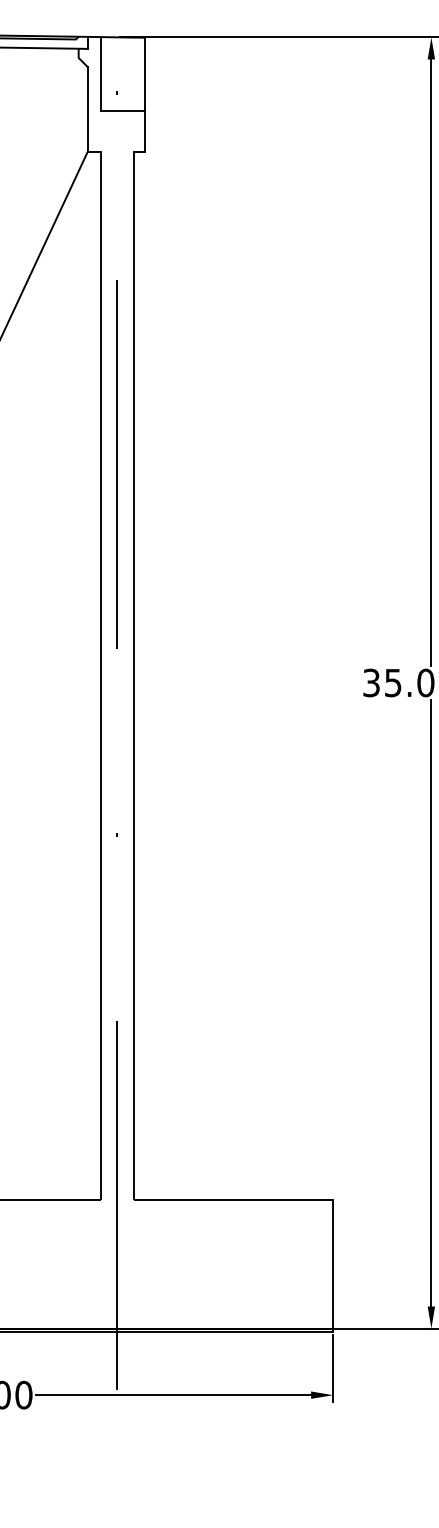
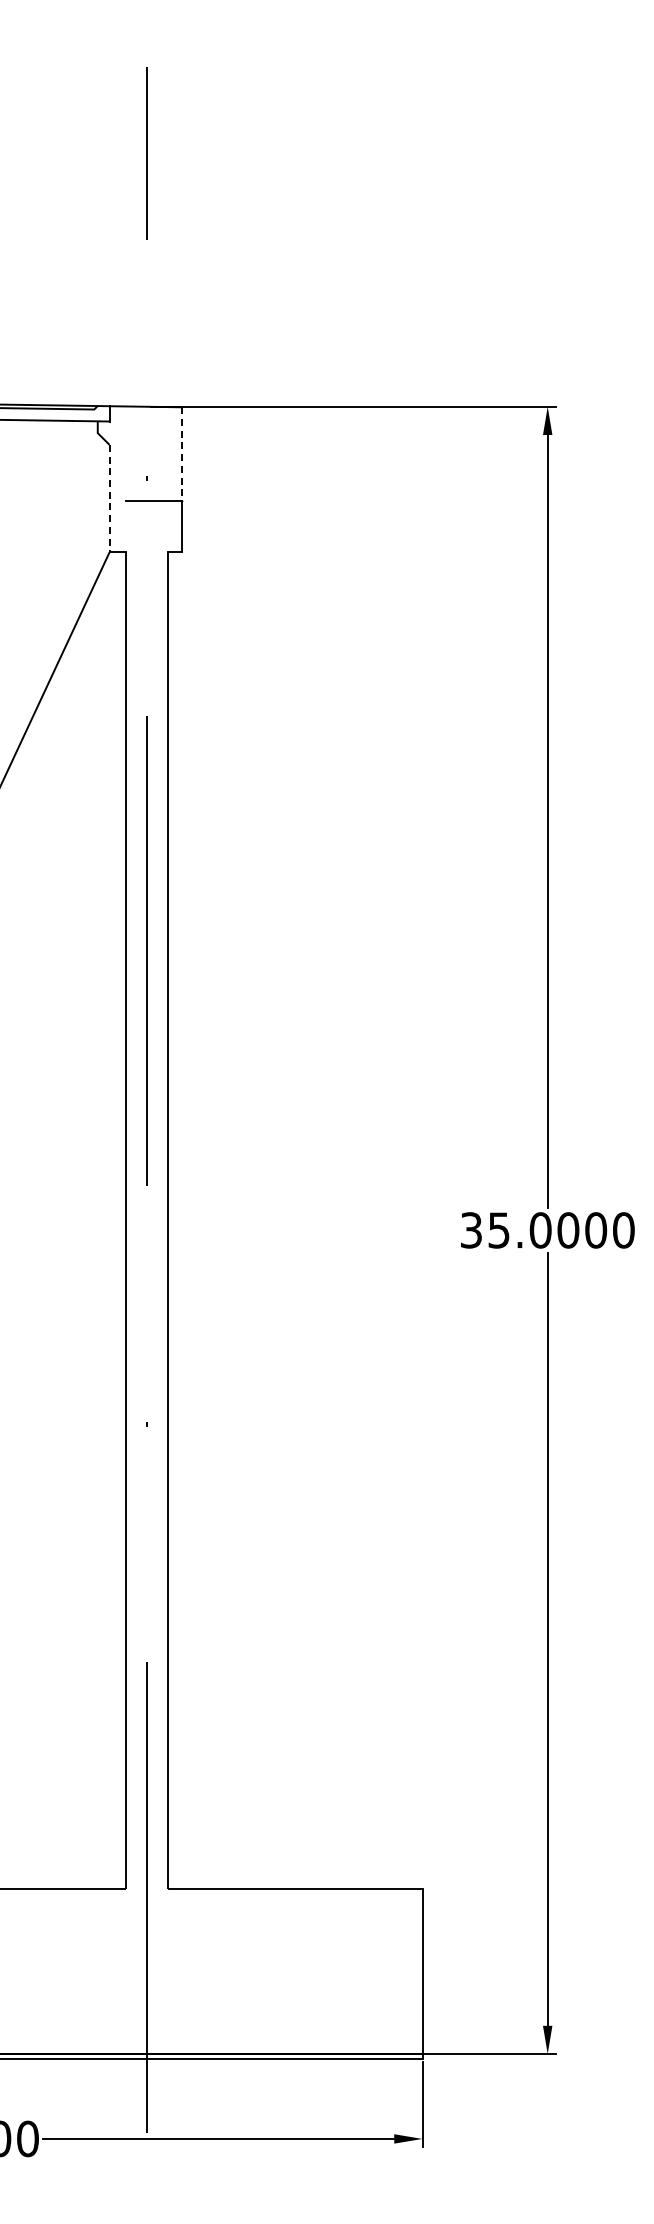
line: (101, 73) -> (126, 453), removed
line: (145, 74) -> (182, 454), solid -> dashed
line: (87, 109) -> (109, 498), solid -> dashed

